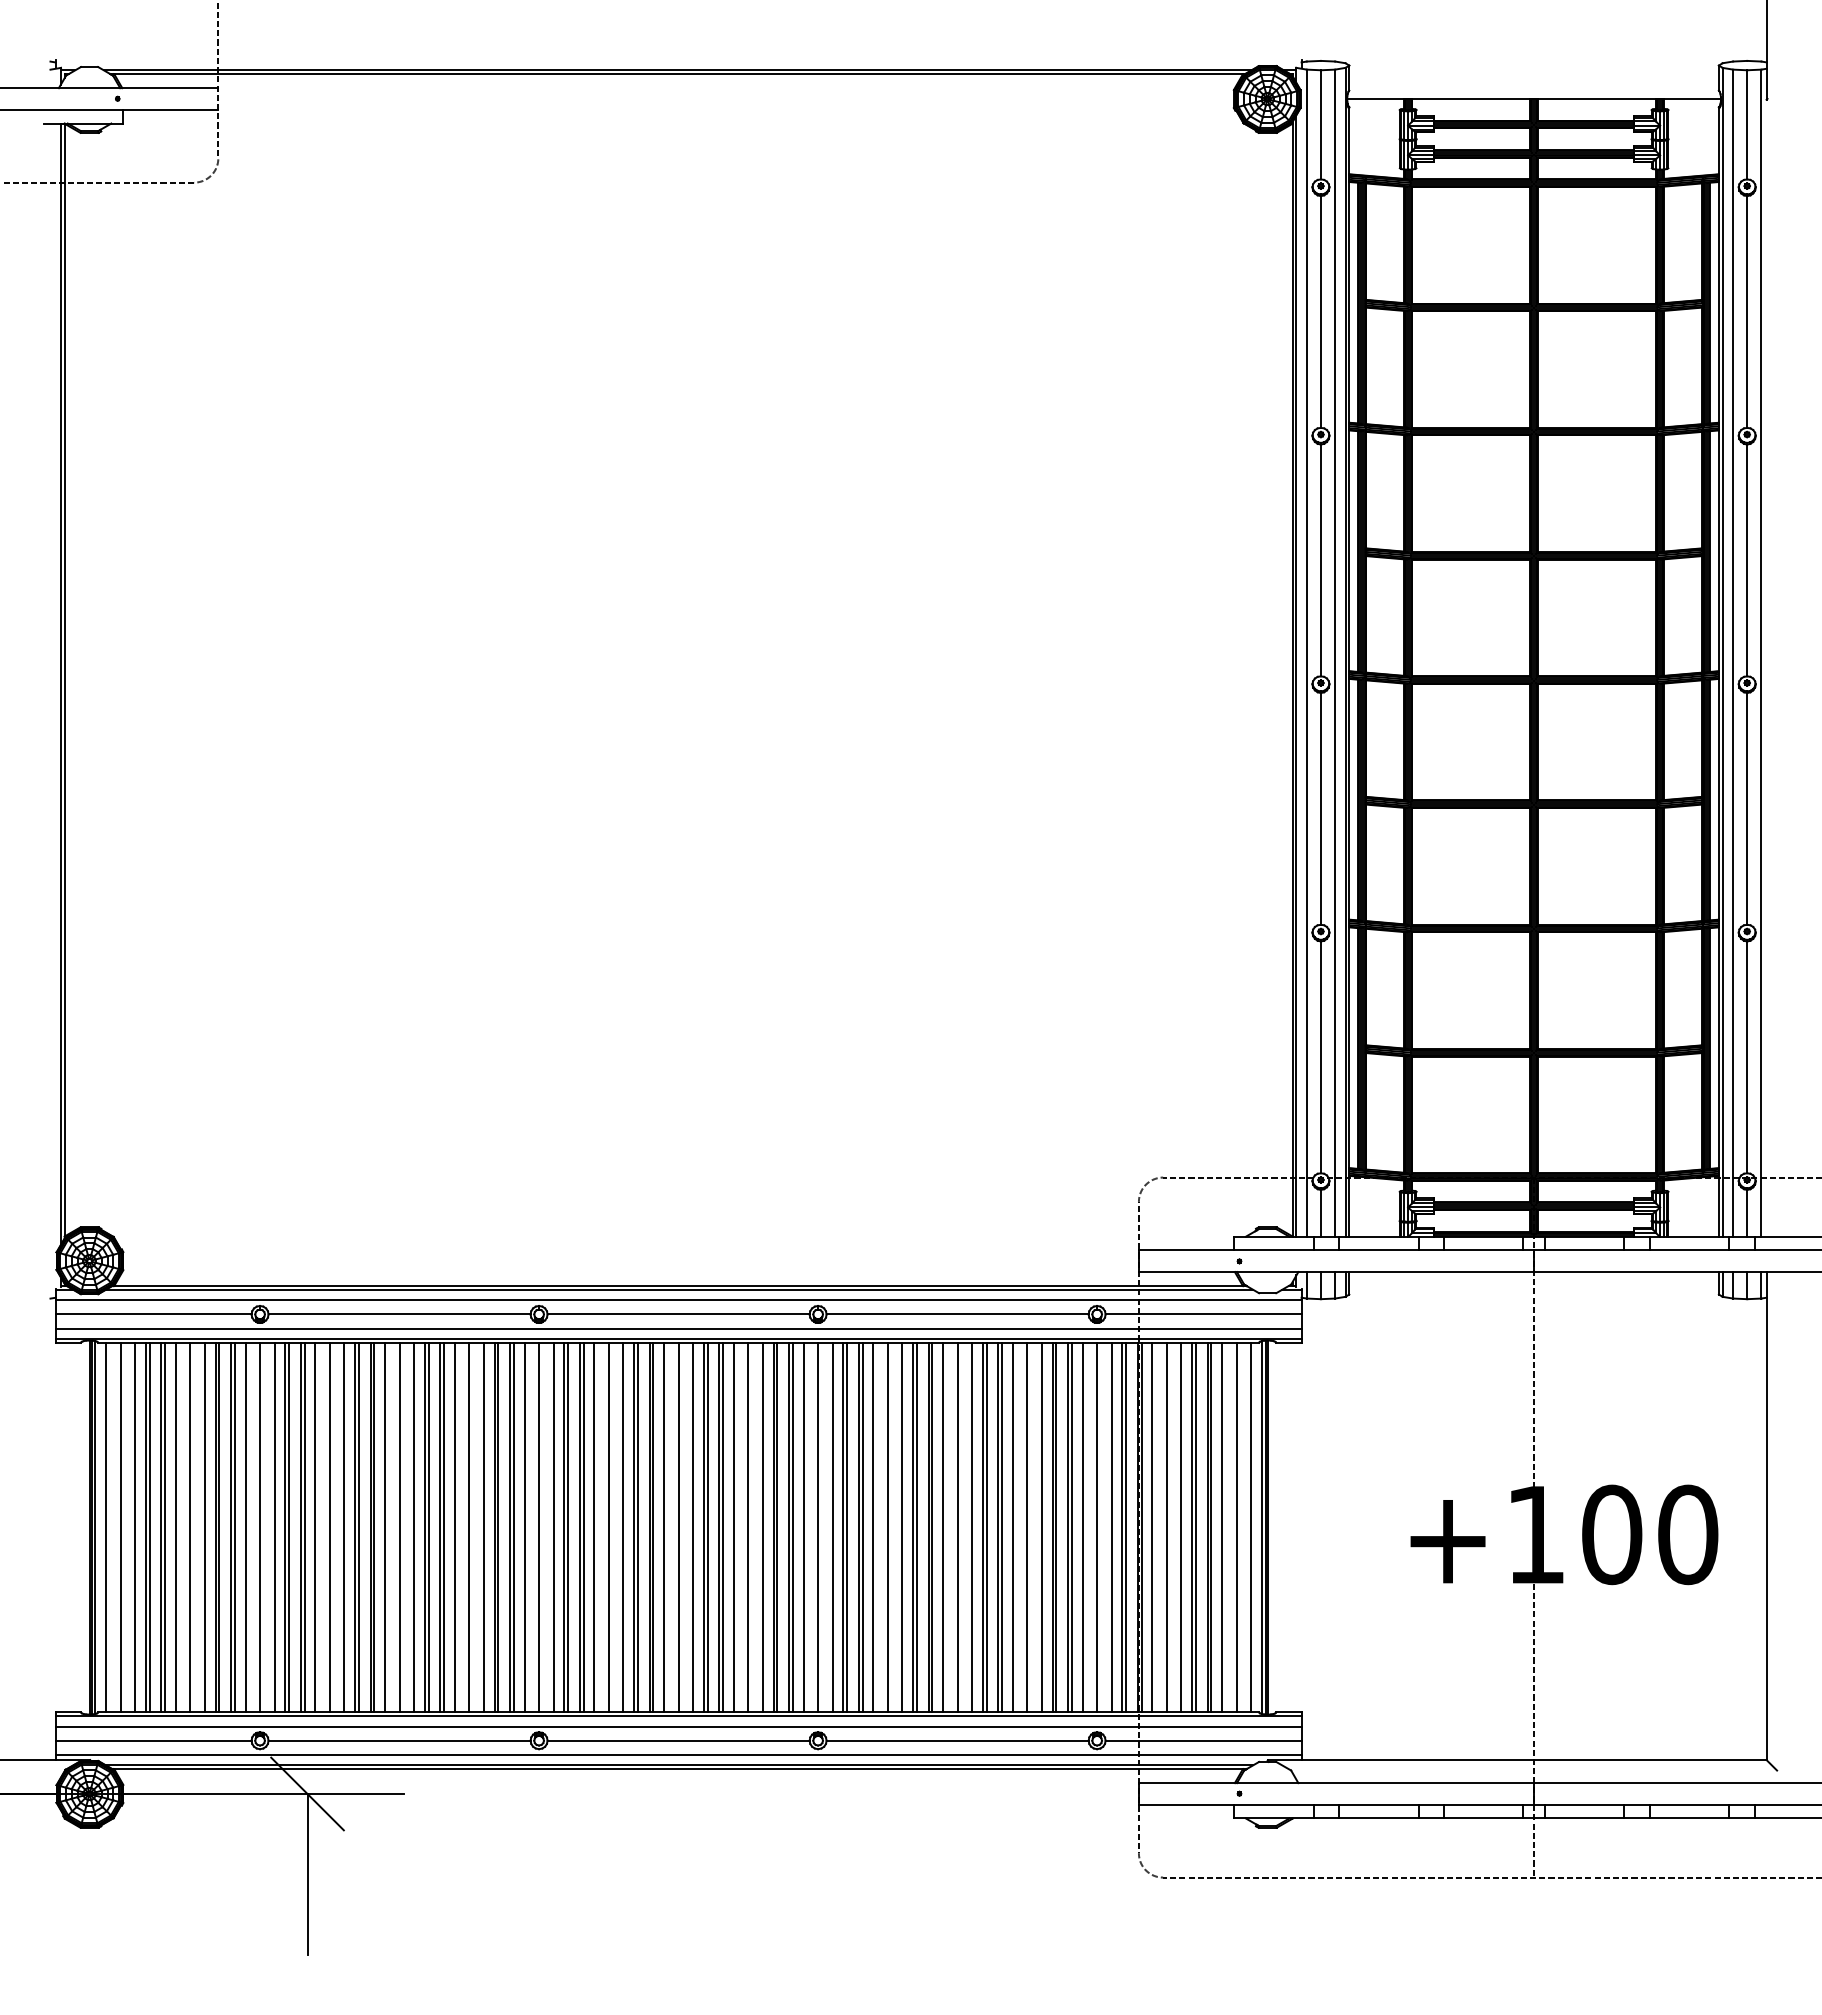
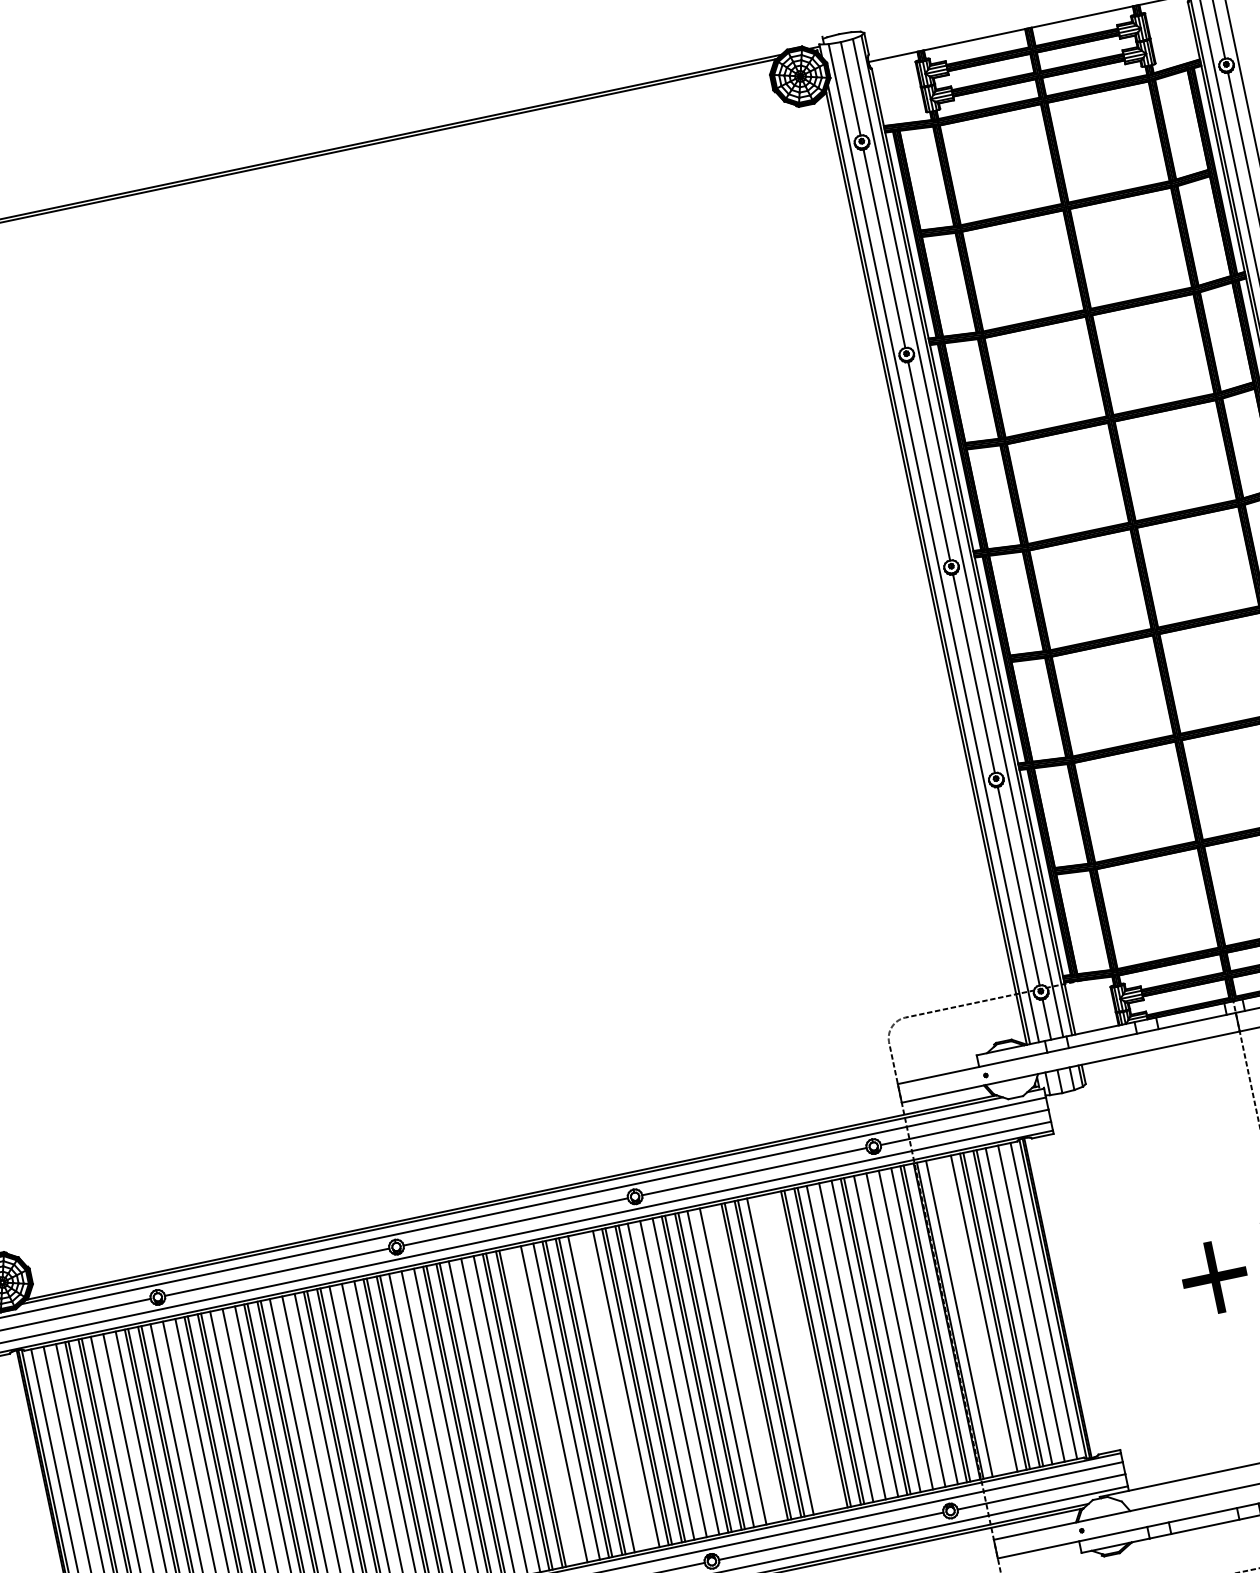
line: (664, 1527) -> (542, 1406), removed
line: (748, 1527) -> (613, 1391), removed
line: (902, 1527) -> (745, 1363), removed
line: (957, 1527) -> (792, 1353), removed
line: (972, 1527) -> (805, 1351), removed
line: (1071, 1527) -> (890, 1333), removed
line: (1166, 1527) -> (971, 1316), removed

